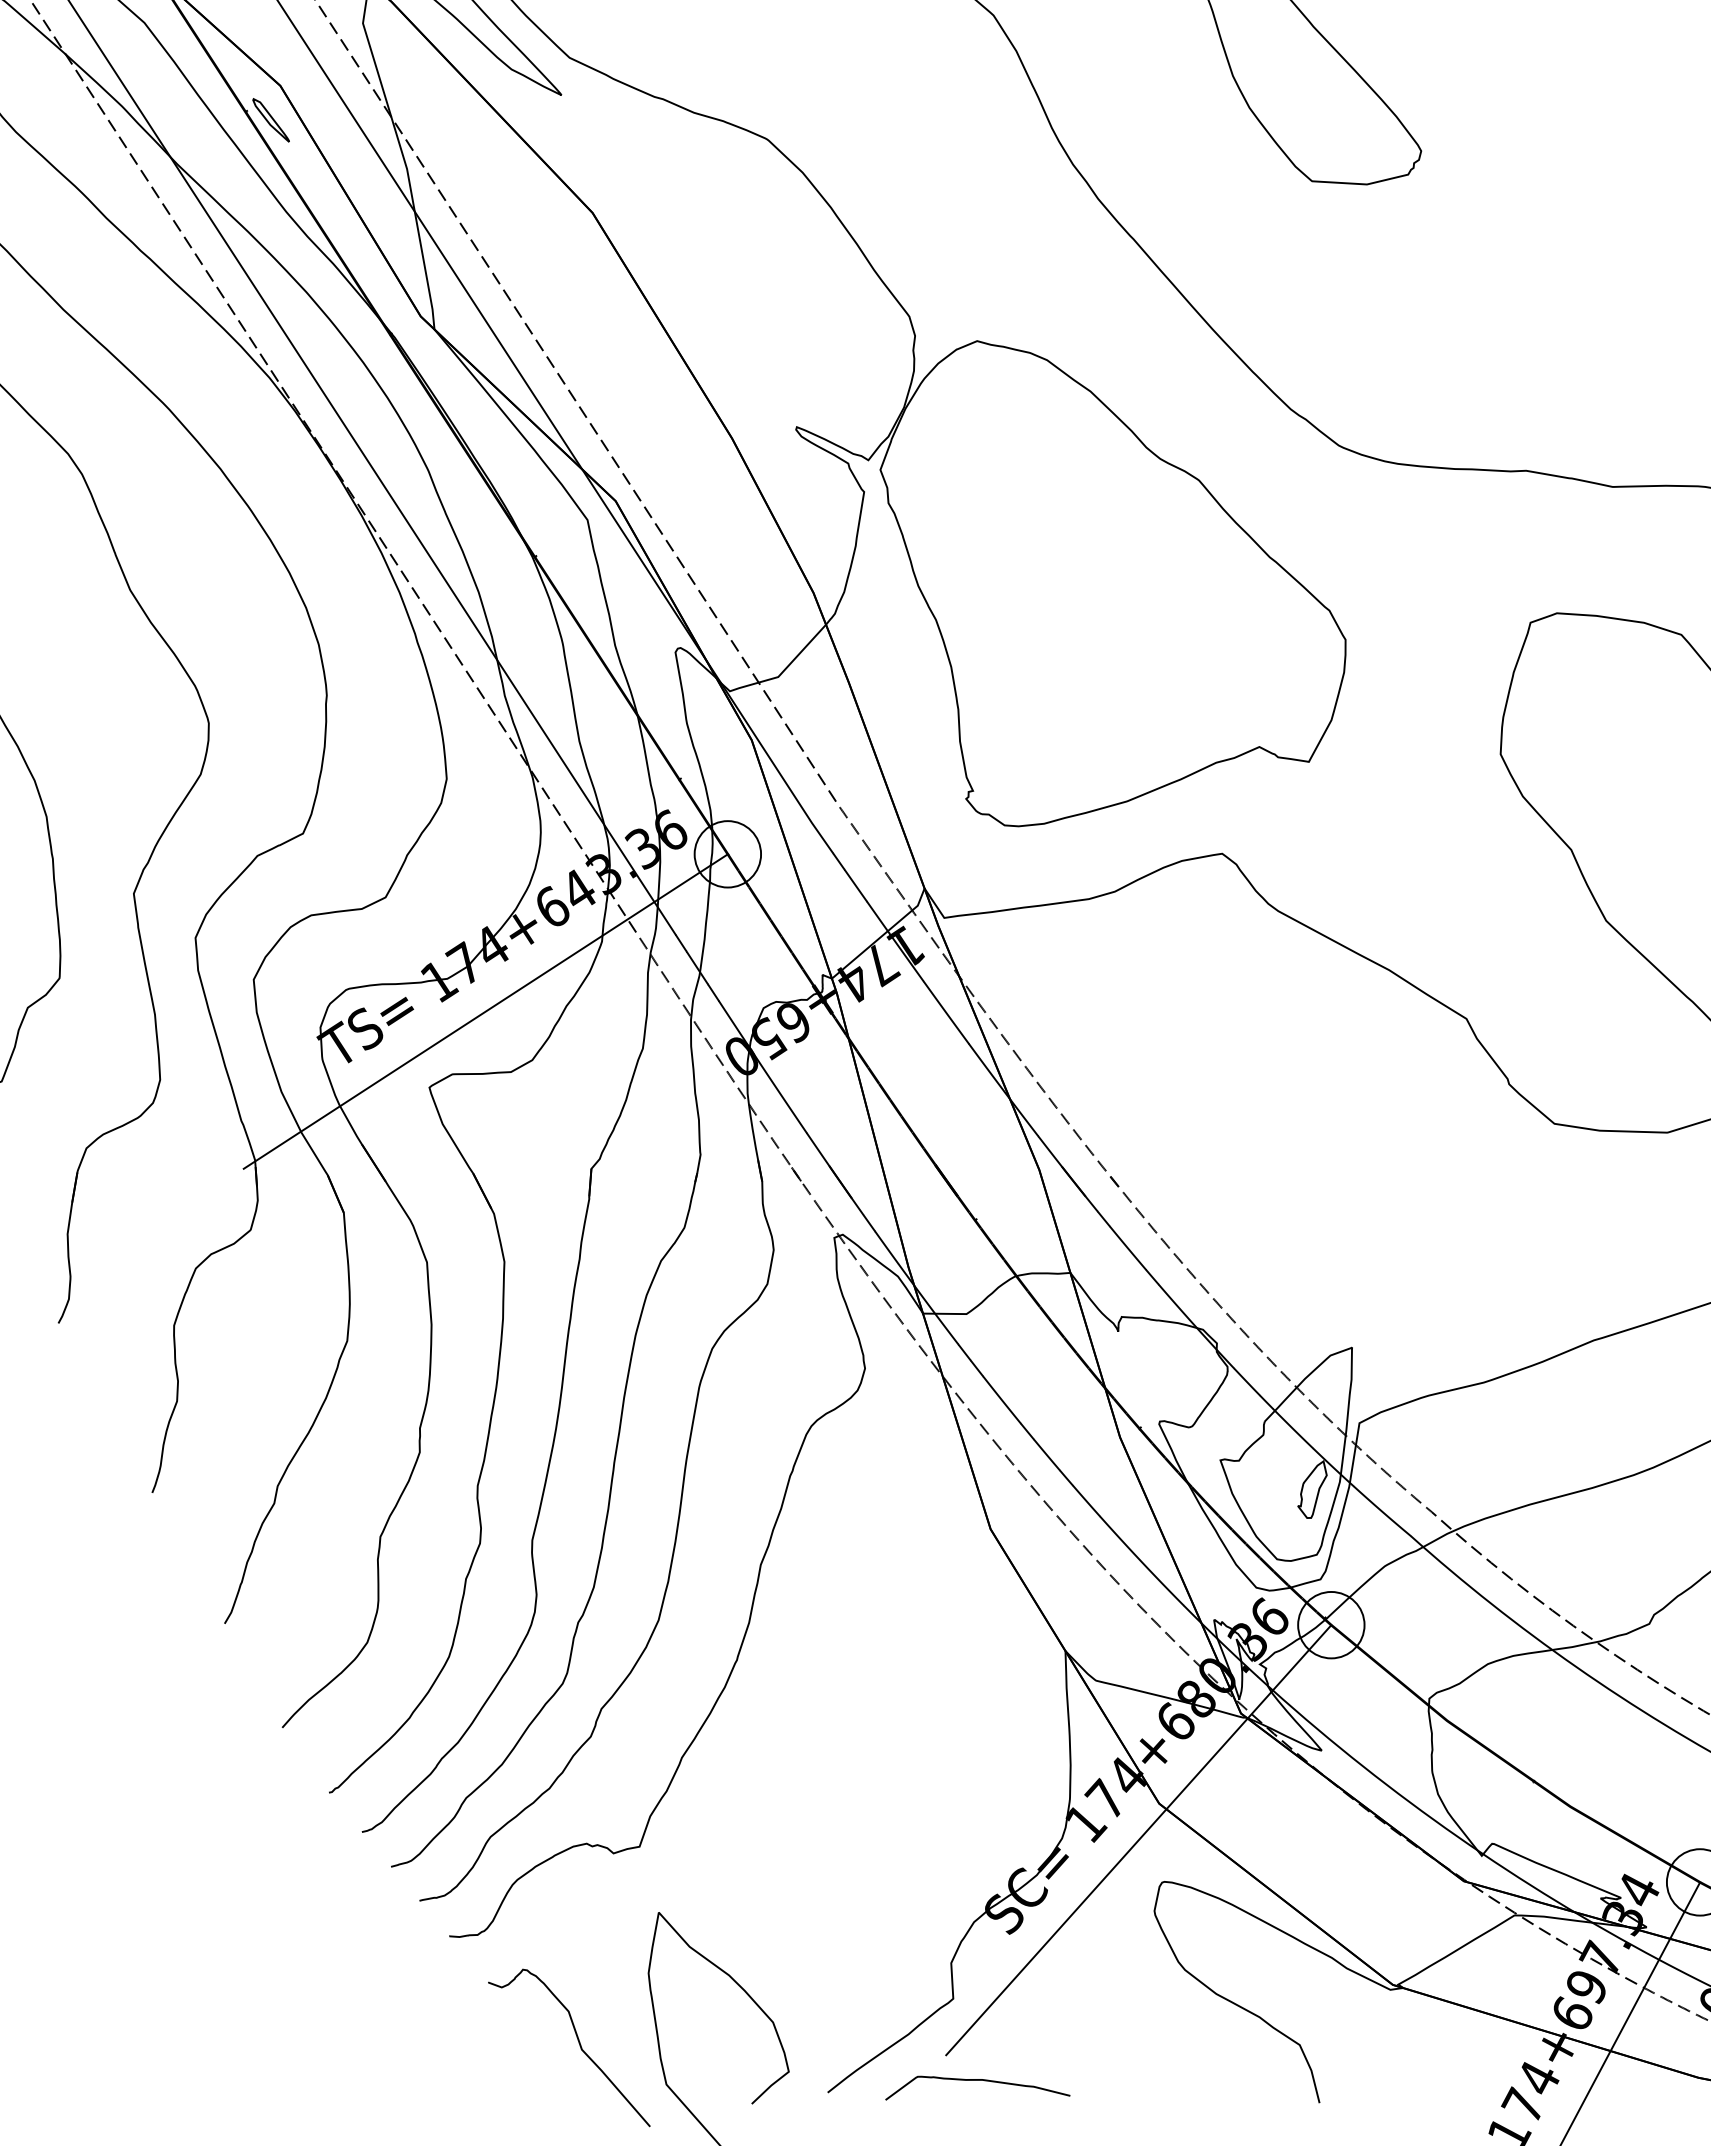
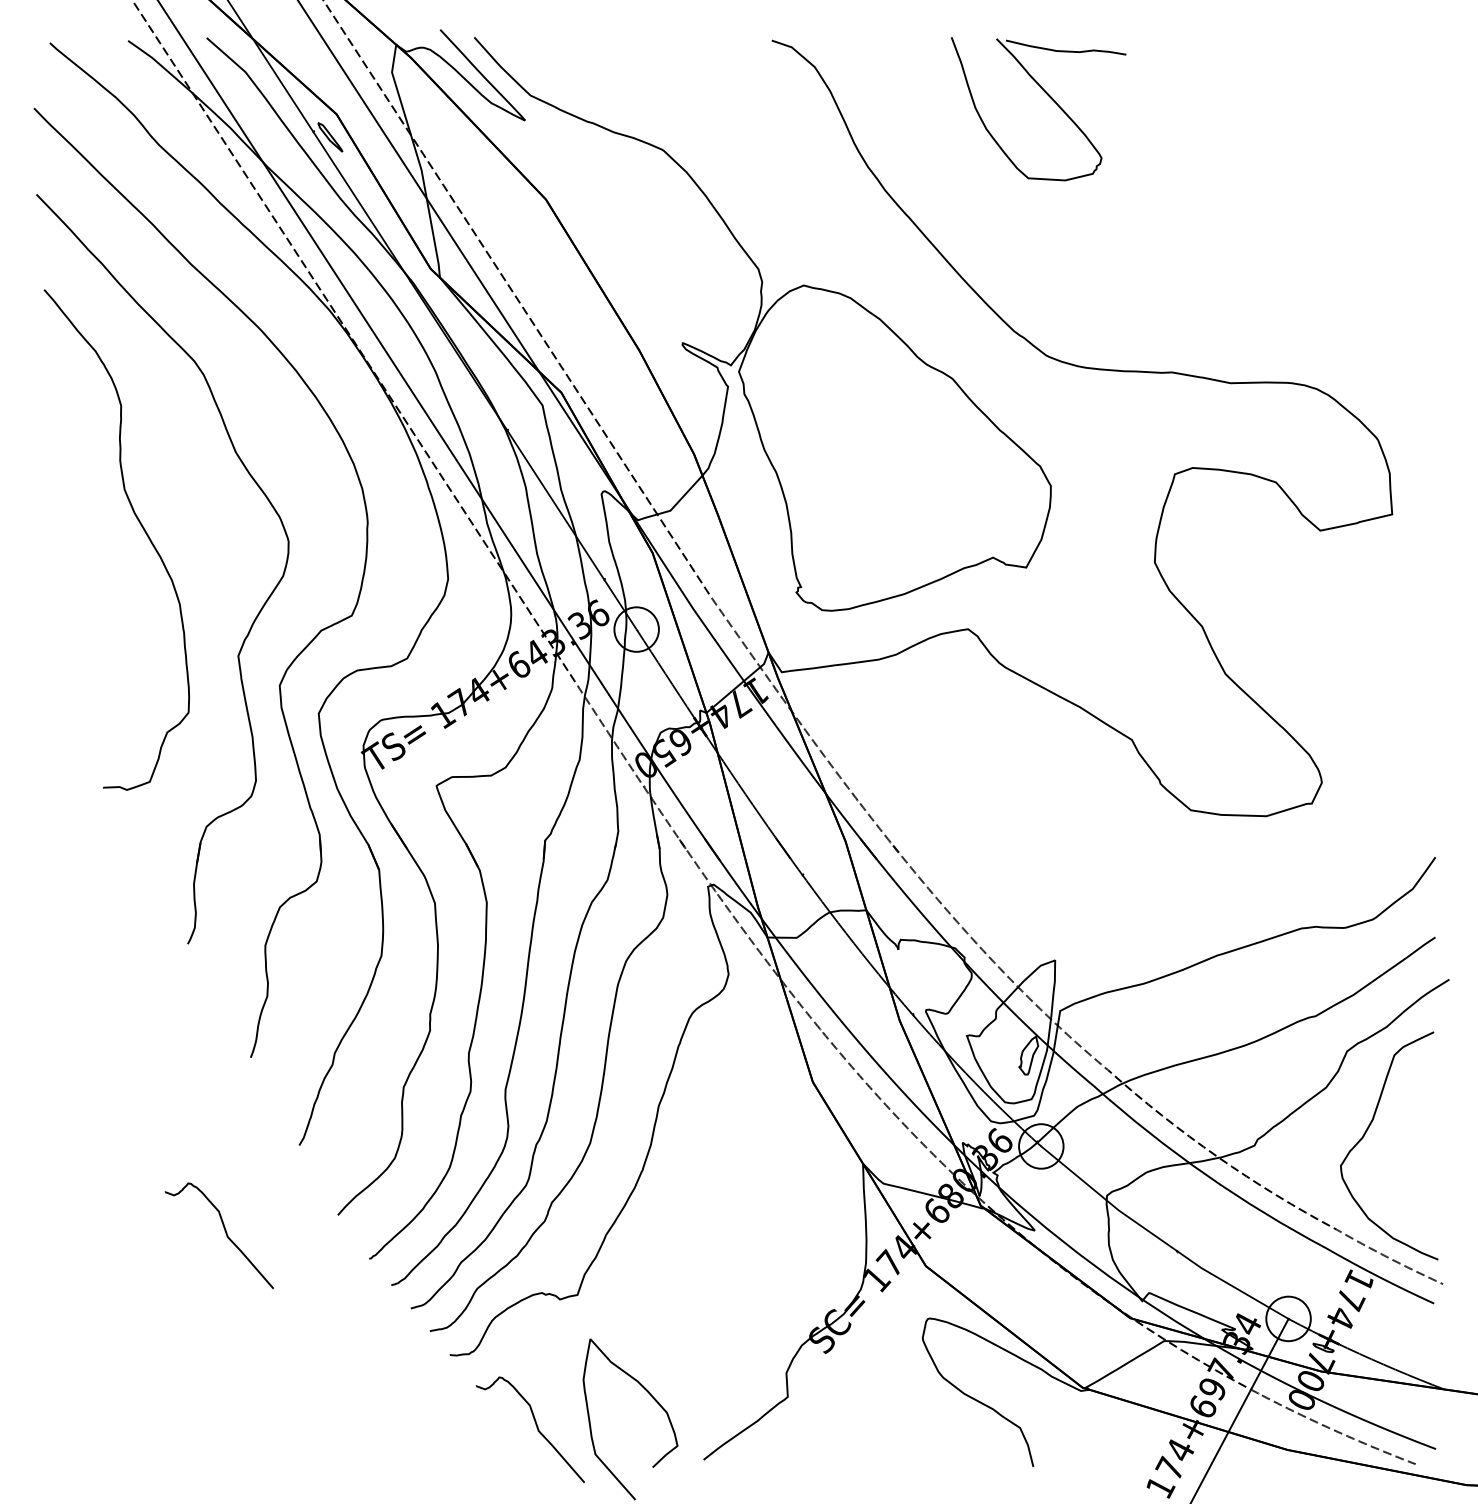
line: (486, 1010) -> (474, 734), removed
curve: (113, 1752) -> (224, 1231), added
line: (1139, 1839) -> (912, 1290), removed
curve: (978, 2081) -> (804, 1452), removed

